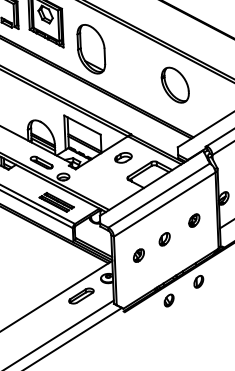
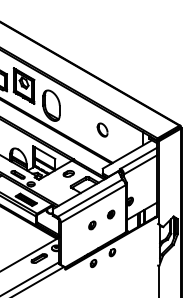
part: (174, 84) -> (102, 129), size x0.6
part: (138, 255) -> (75, 234), removed

